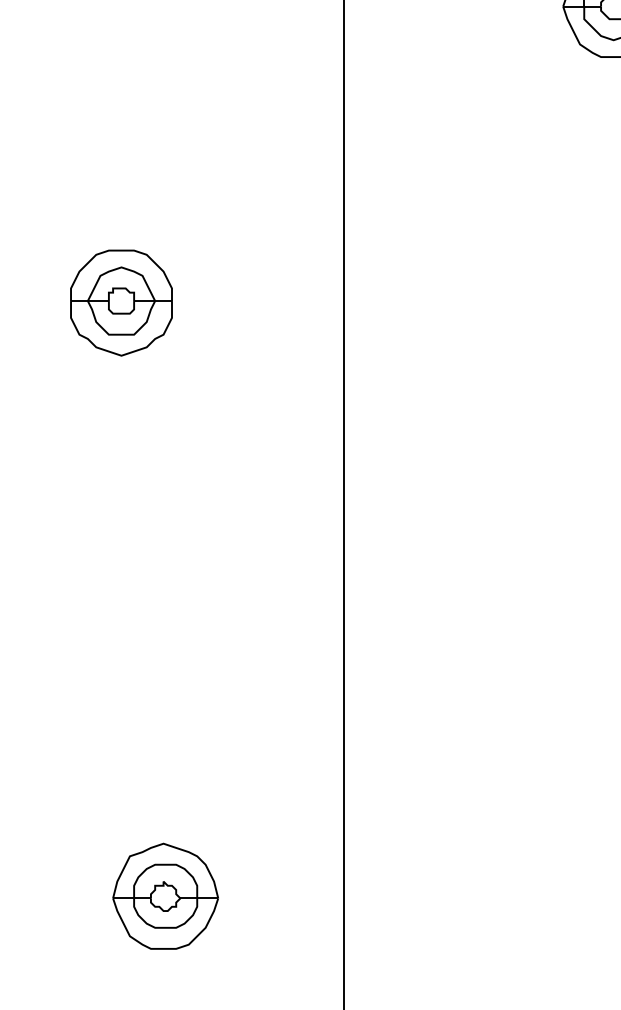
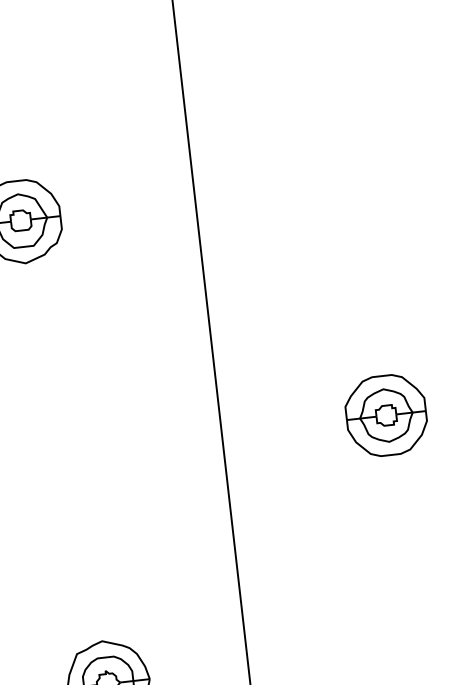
part: (554, 599) -> (386, 415), added

